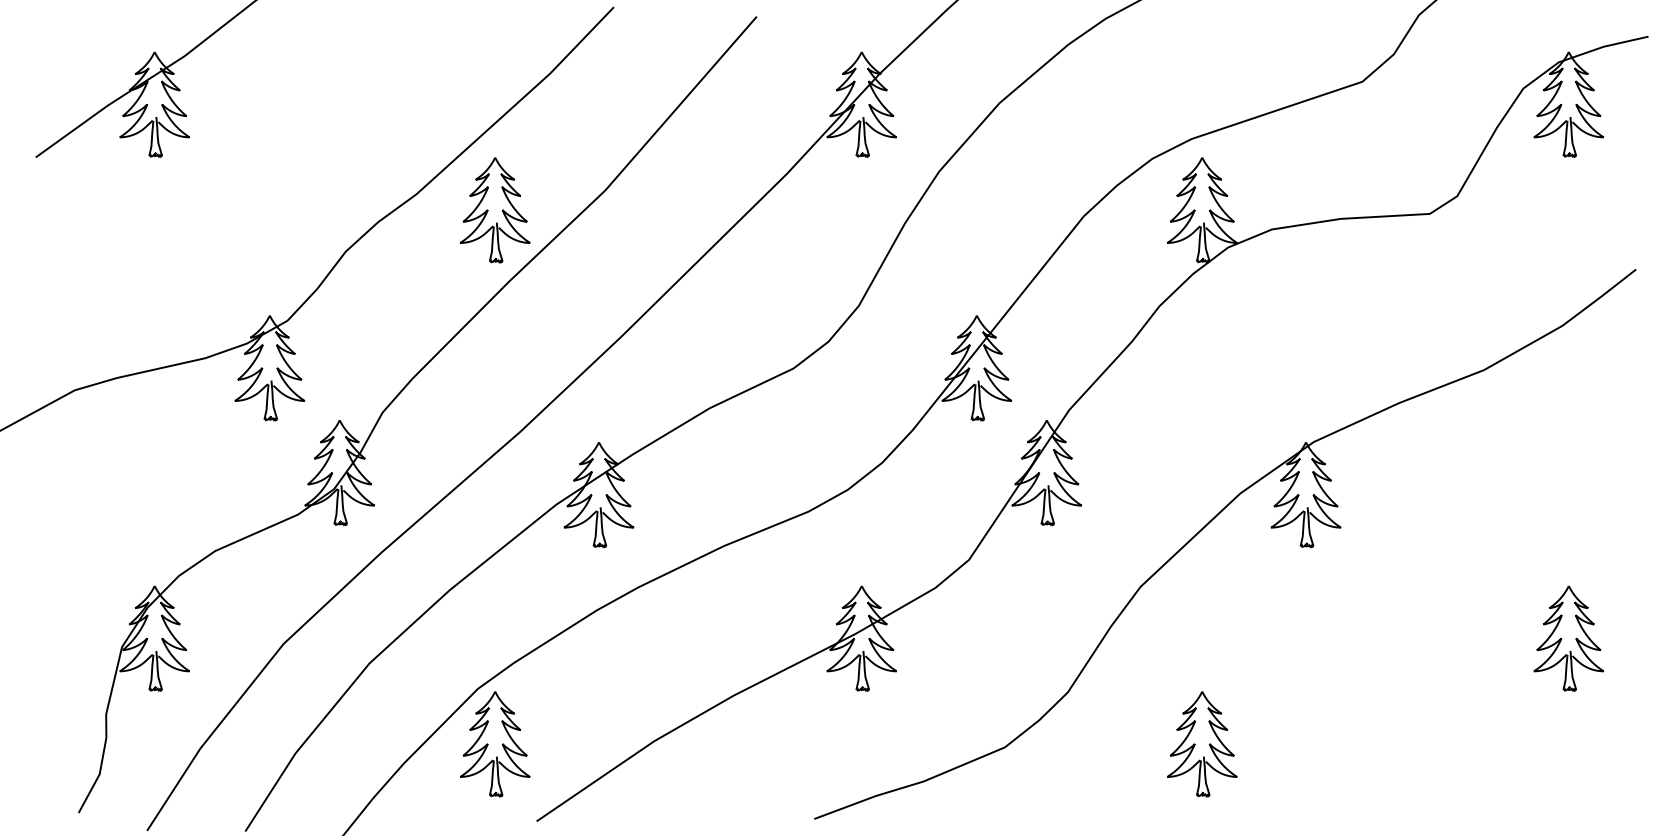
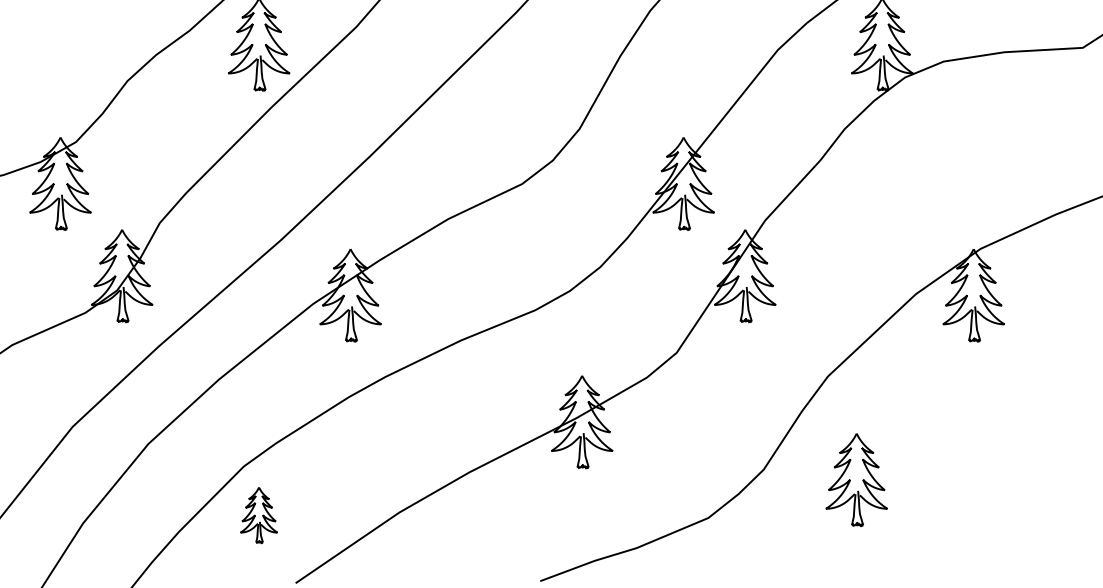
part: (494, 744) -> (258, 515), size x0.6
part: (1202, 744) -> (856, 480), moved

